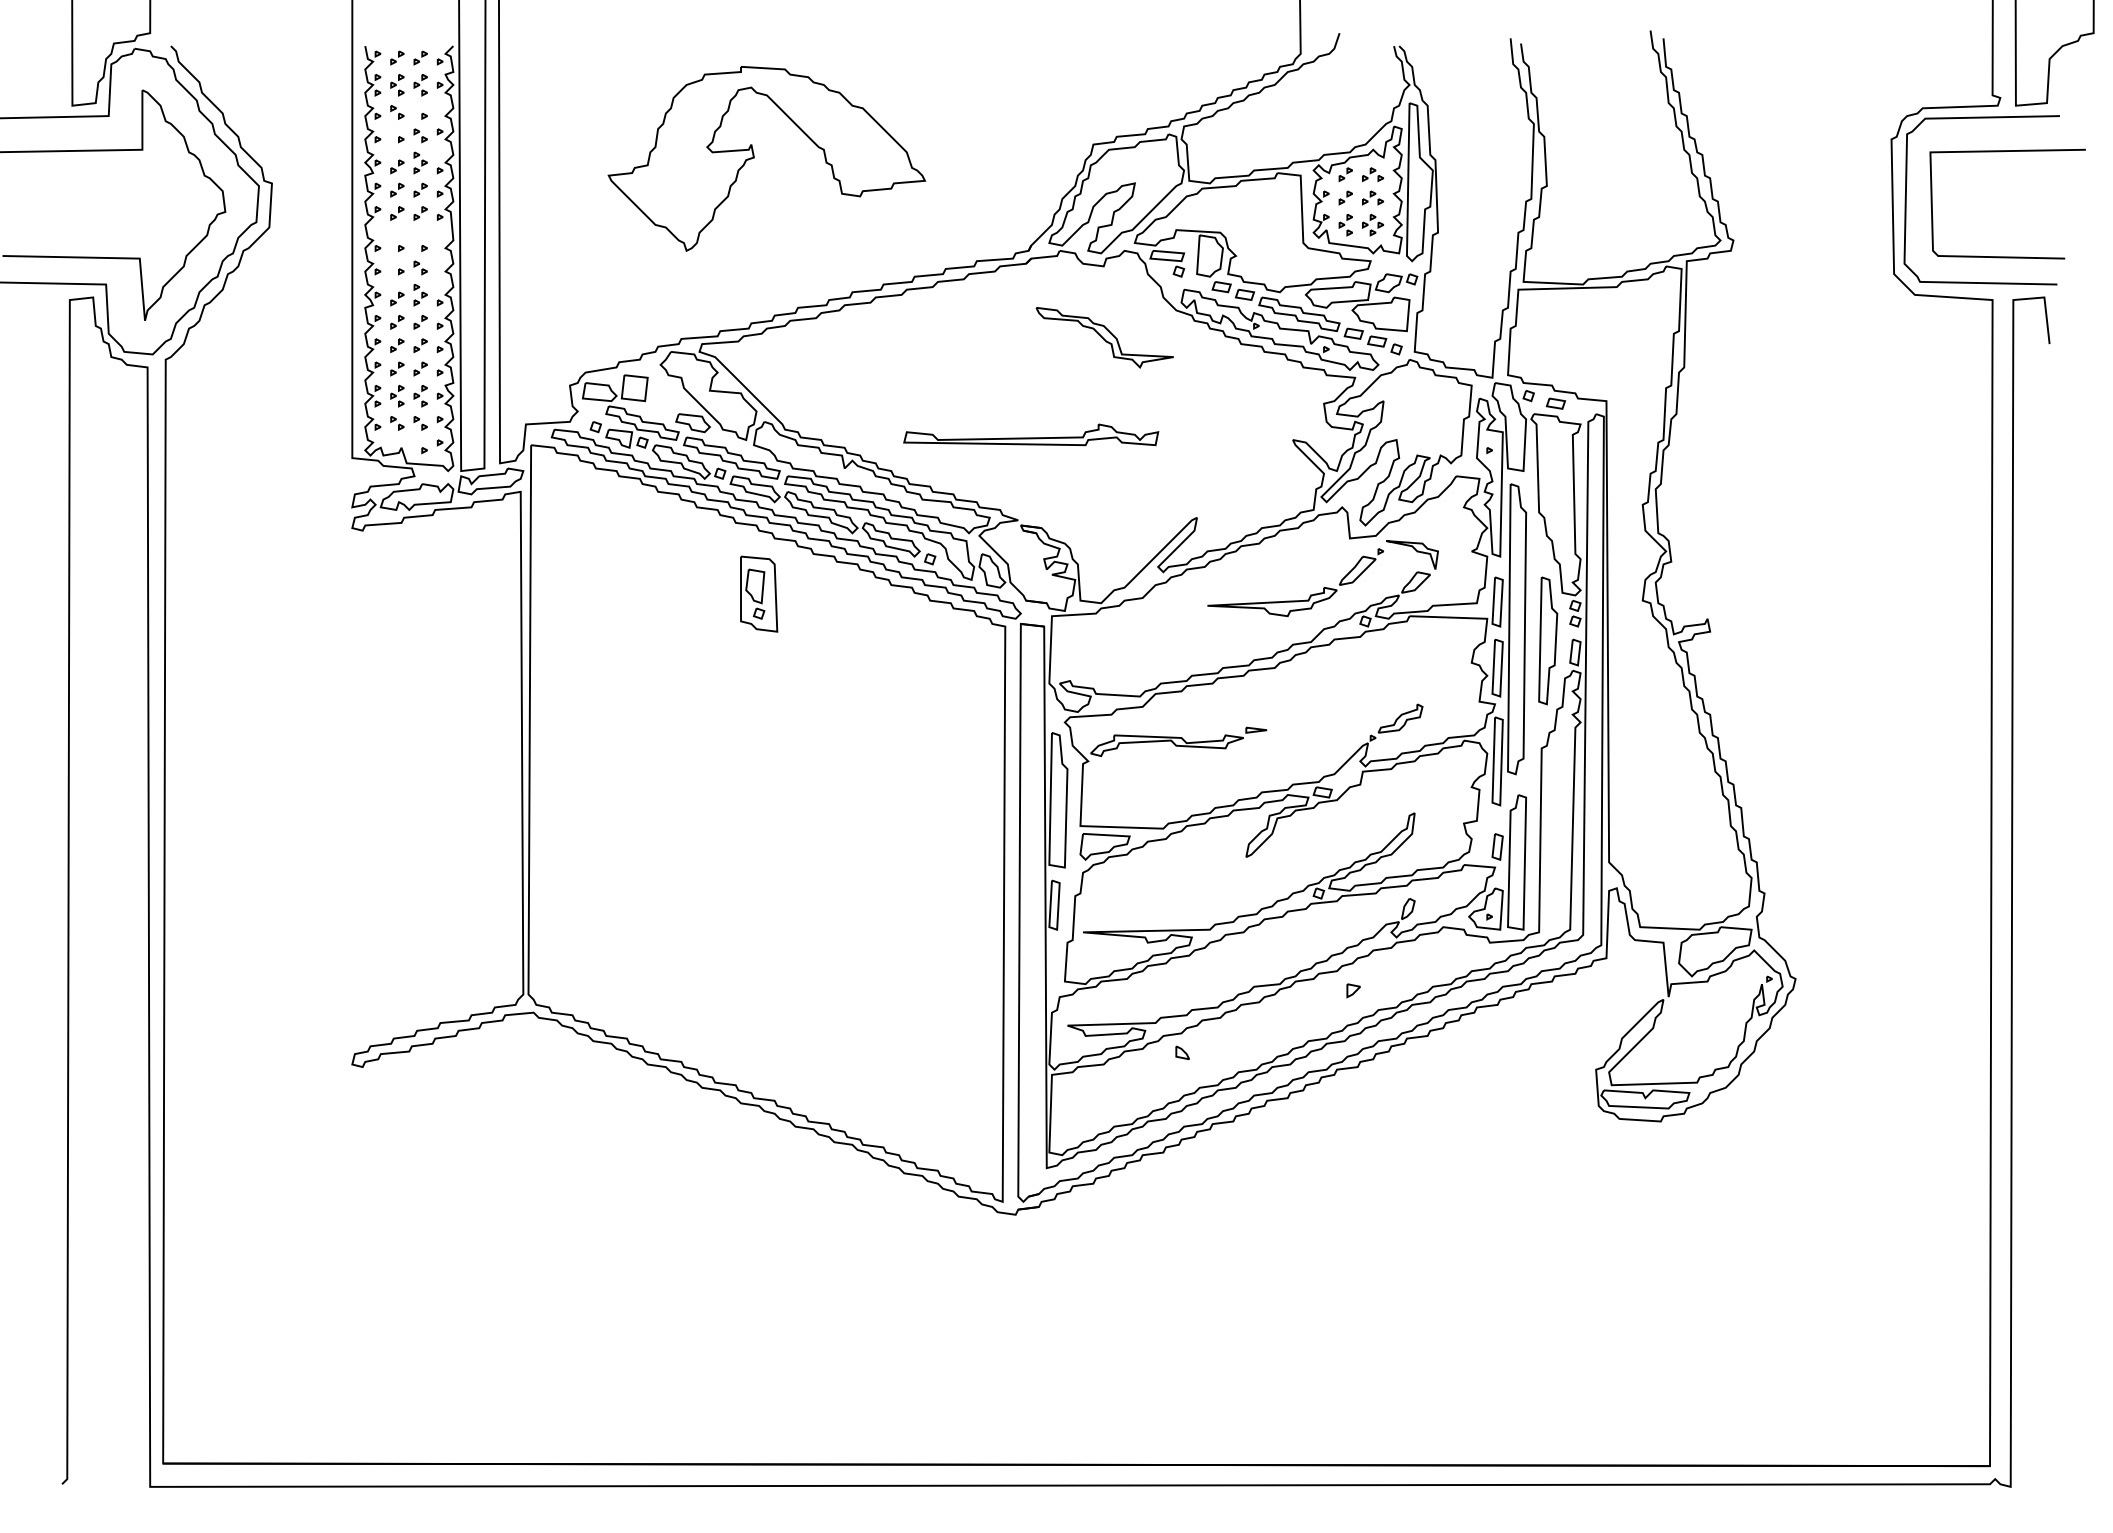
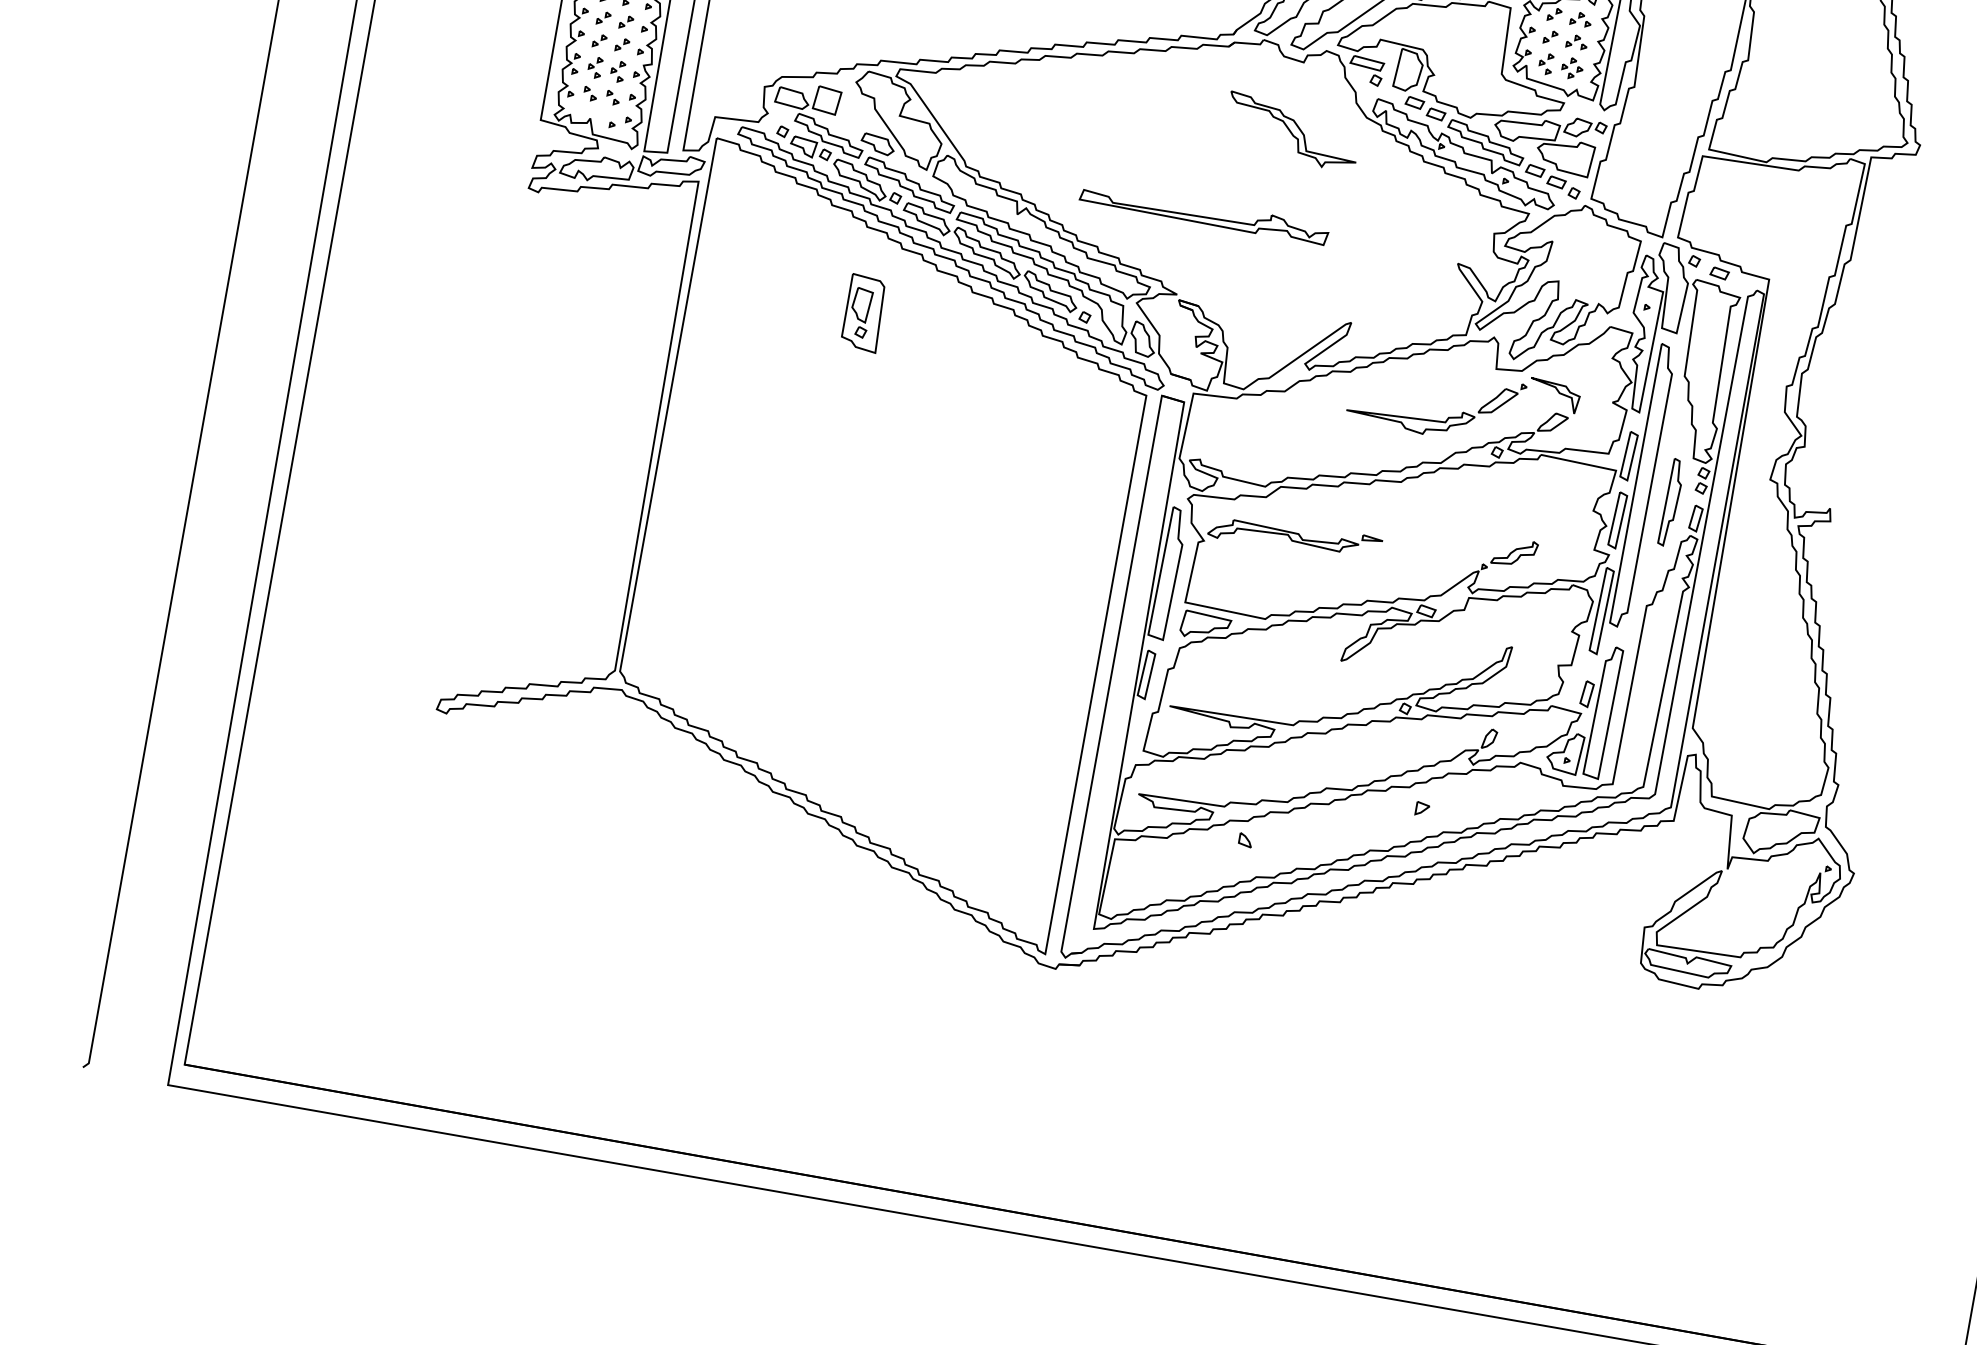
part: (759, 593) -> (864, 312), moved
part: (1548, 640) -> (1671, 502), size x0.7

